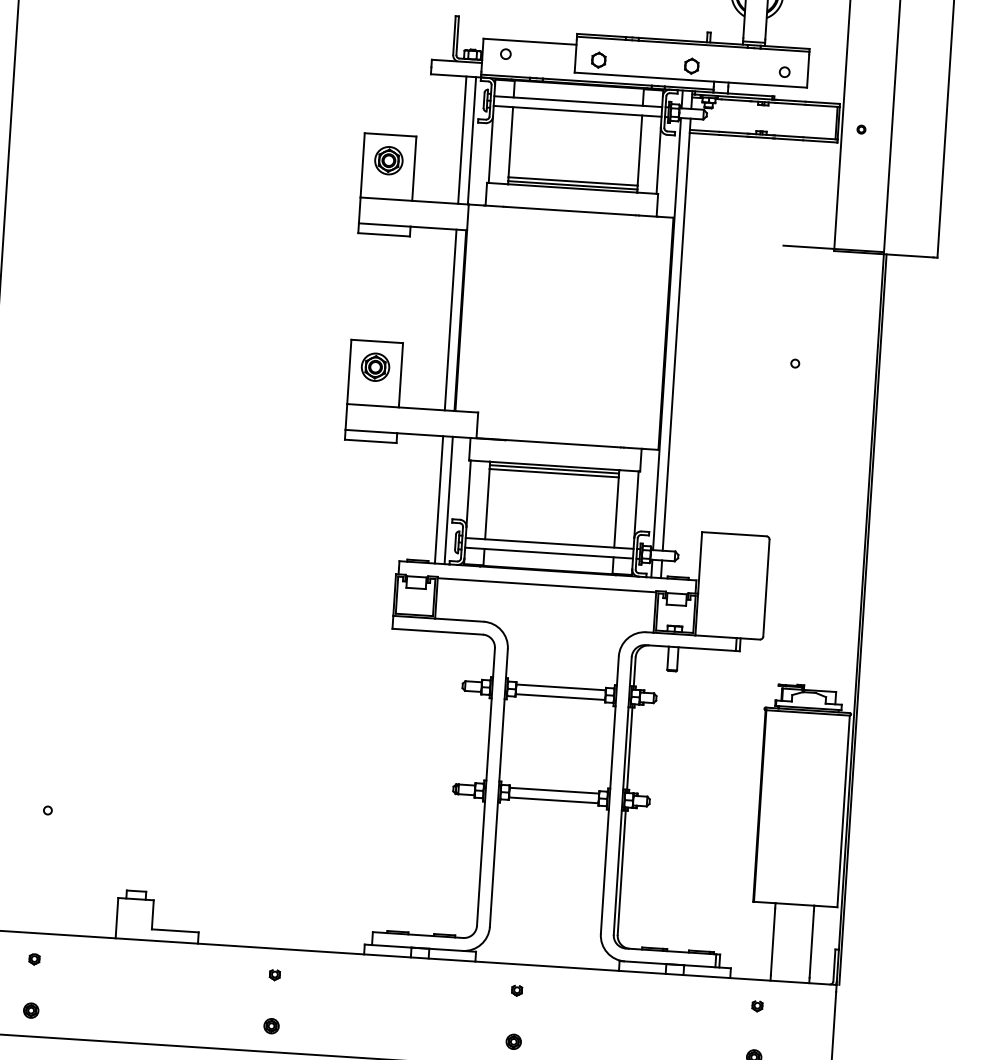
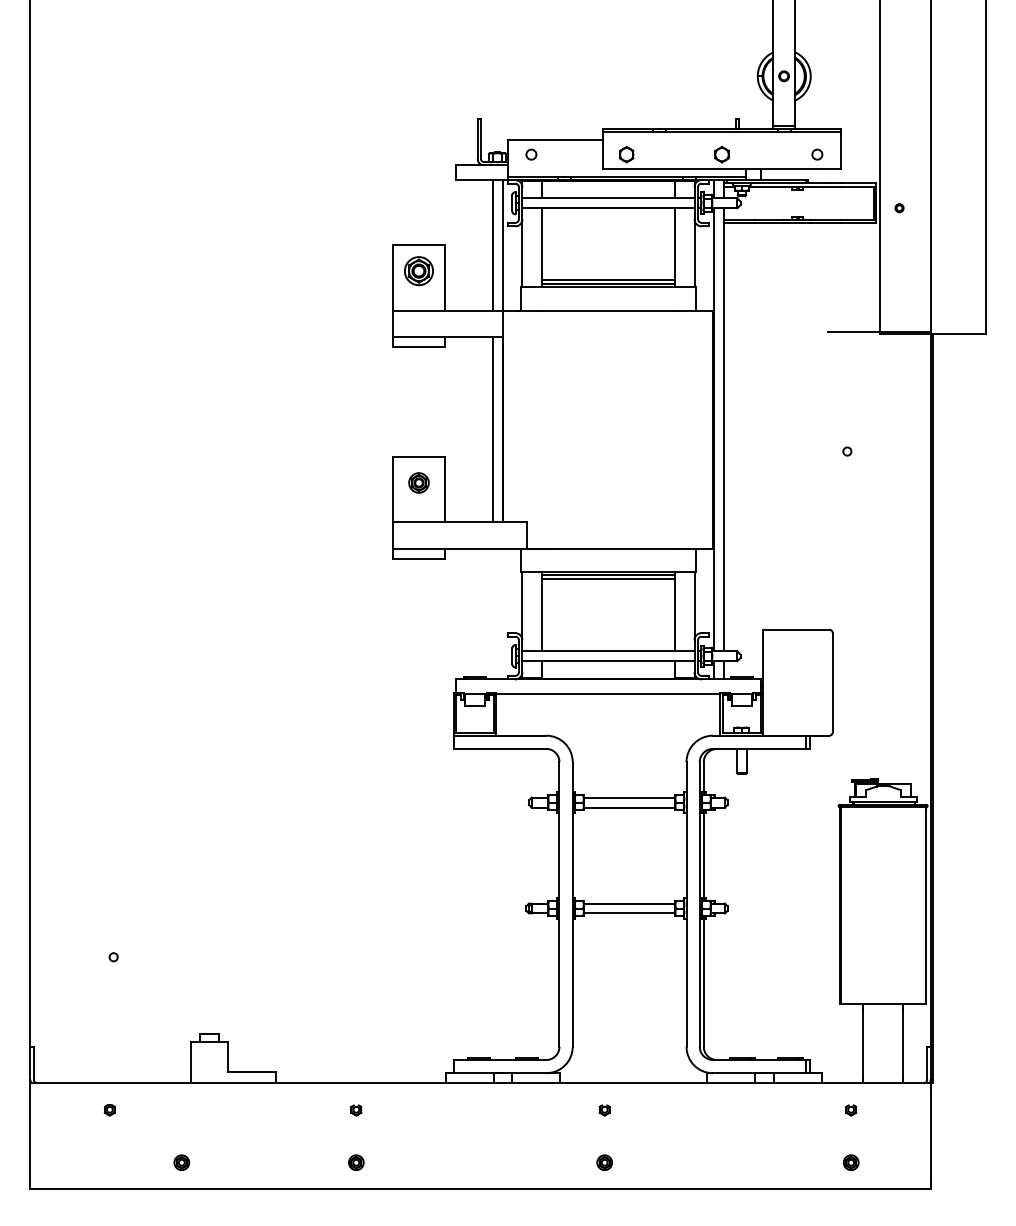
part: (375, 366) -> (418, 482), size x0.7
line: (438, 499) -> (492, 613), removed
line: (448, 499) -> (502, 613), removed
part: (30, 1010) -> (181, 1162), moved

